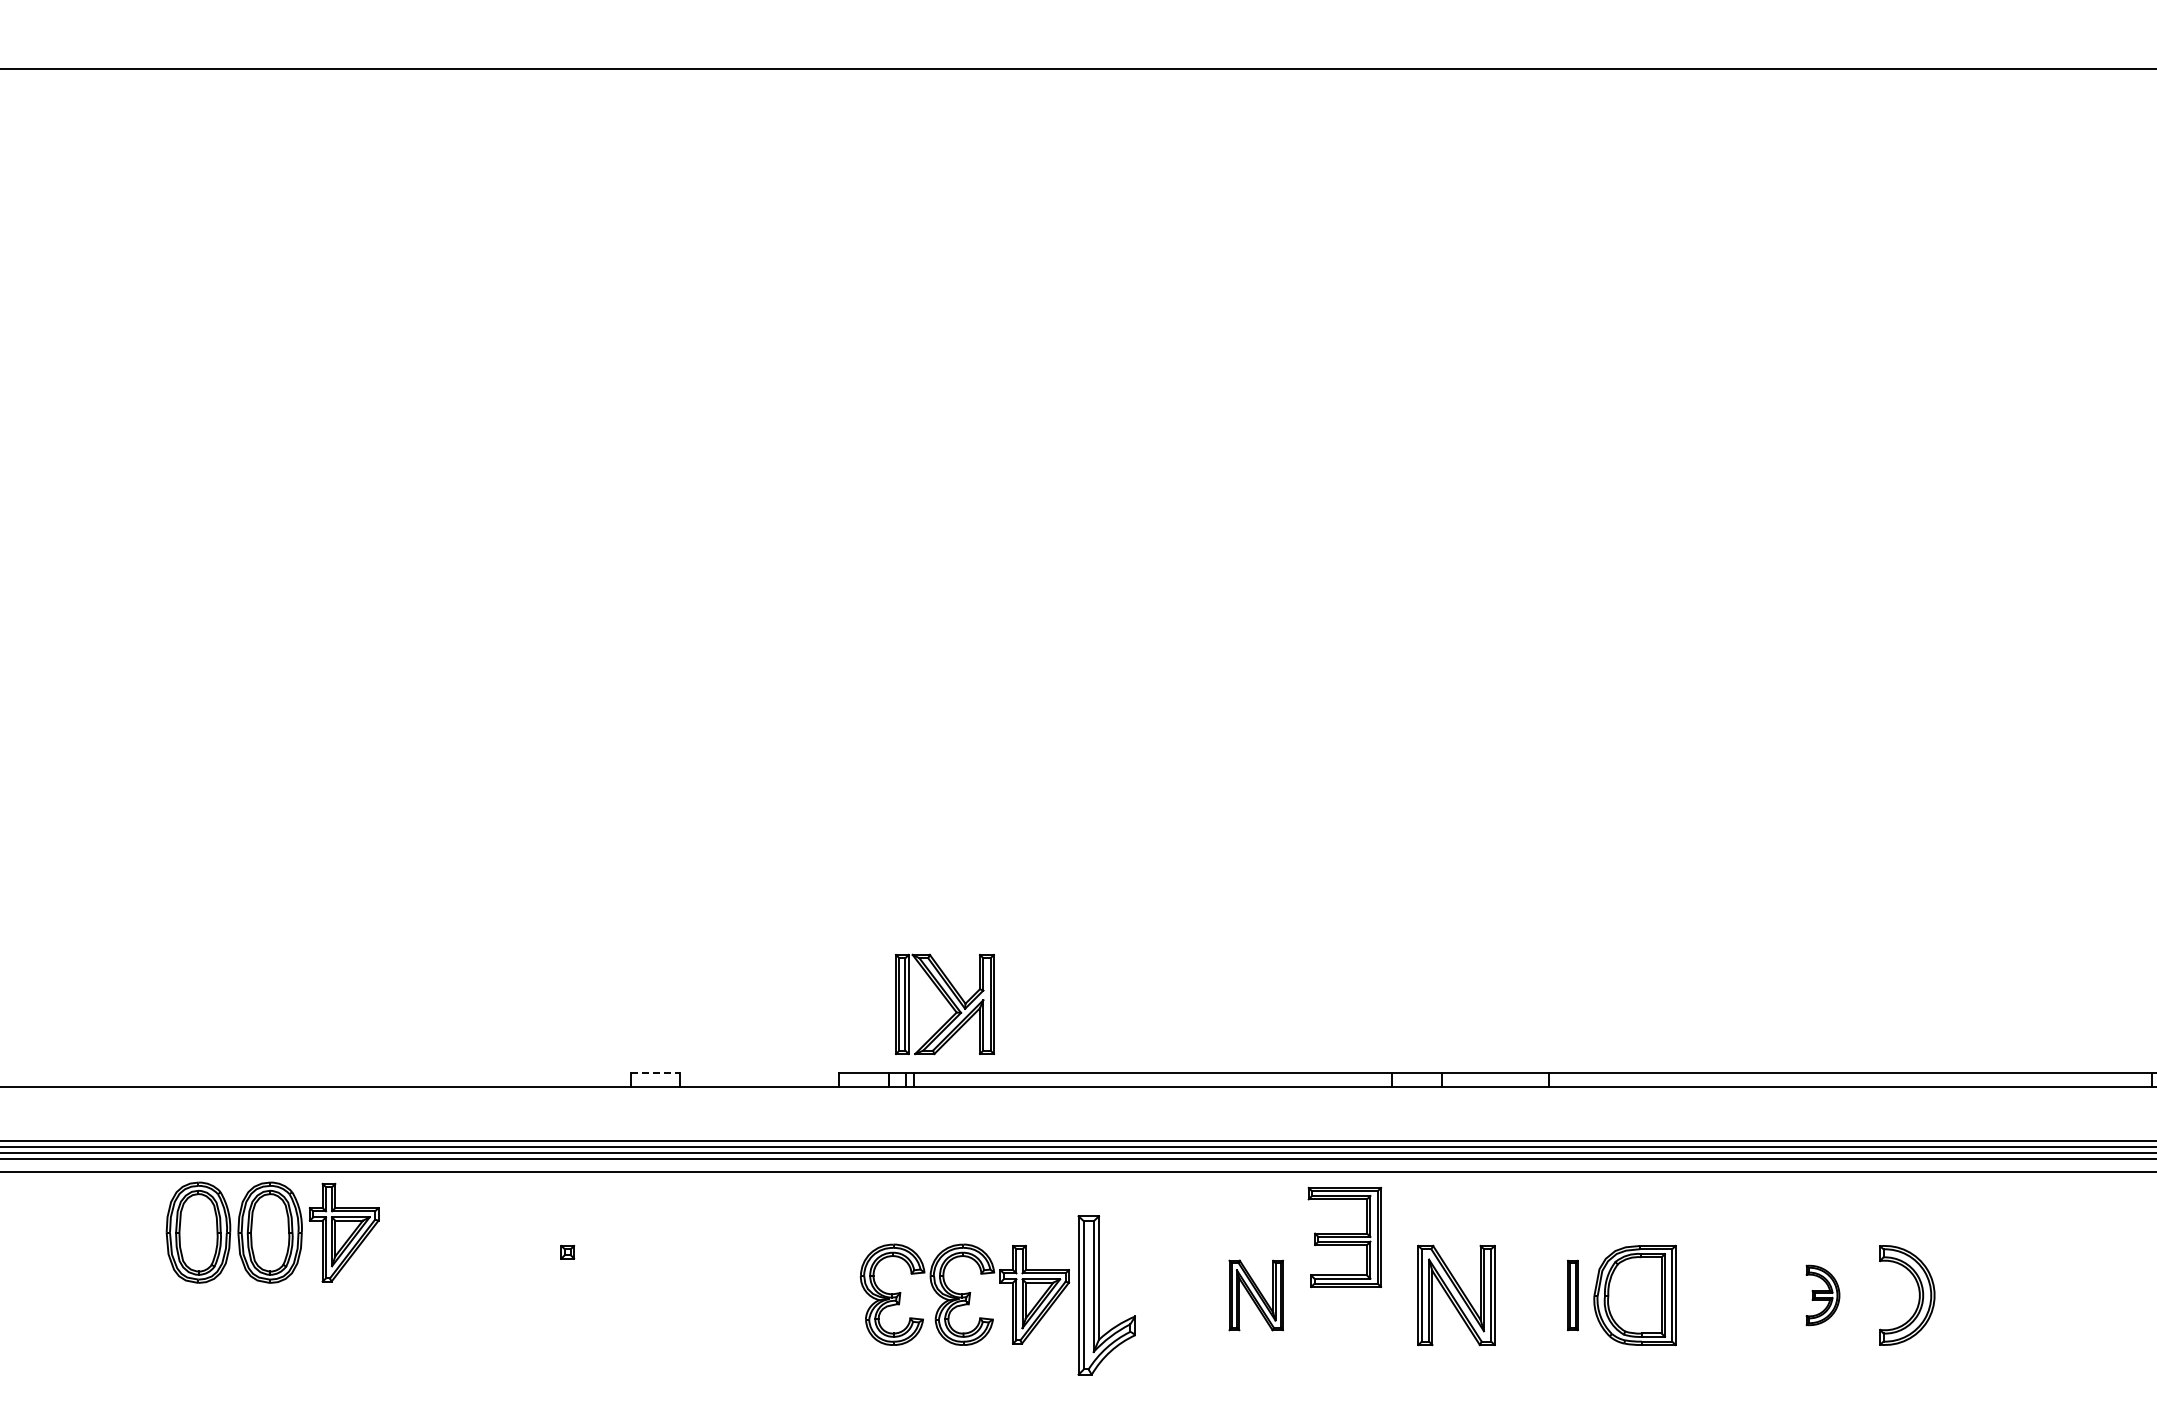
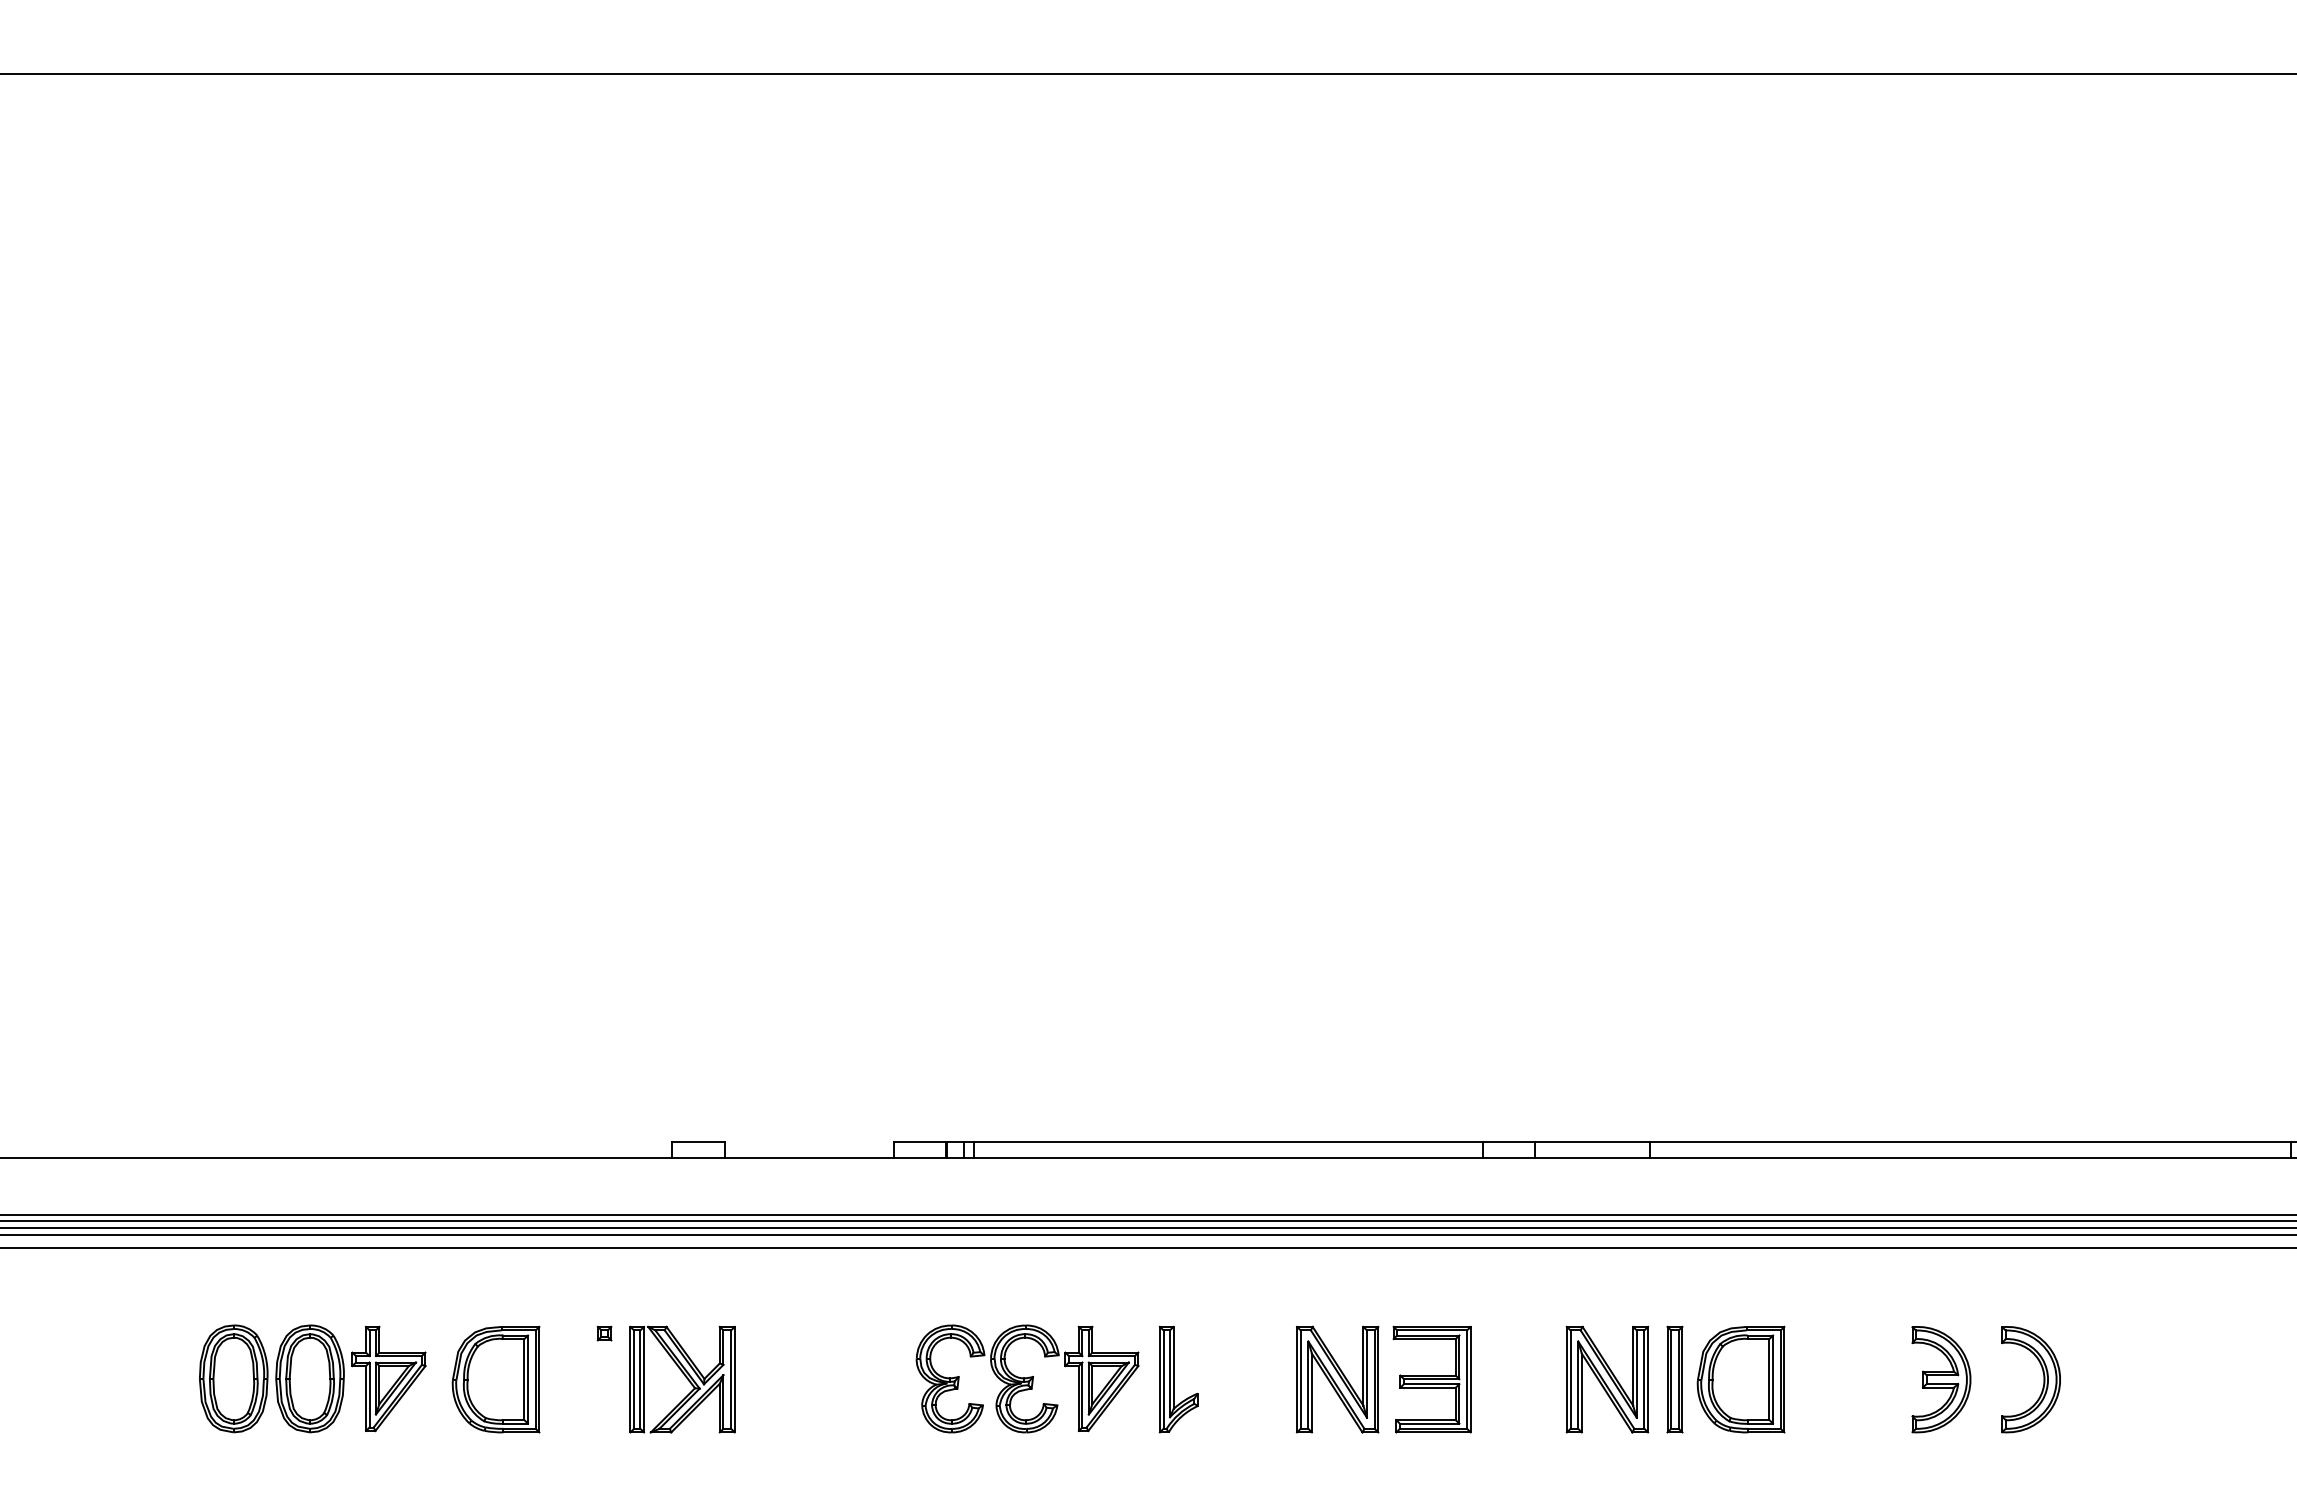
part: (944, 1004) -> (682, 1379), moved
line: (655, 1072) -> (698, 1142), dashed -> solid
part: (272, 1232) -> (312, 1378), moved
part: (1344, 1237) -> (1431, 1379), moved
part: (465, 1295) -> (495, 1379), added
part: (1106, 1295) -> (1178, 1379), size x0.62
part: (1256, 1295) -> (1338, 1379), size x1.43
part: (1456, 1295) -> (1607, 1379), moved
part: (1572, 1295) -> (1674, 1379), size x1.43
part: (1822, 1295) -> (1940, 1379), size x1.67

